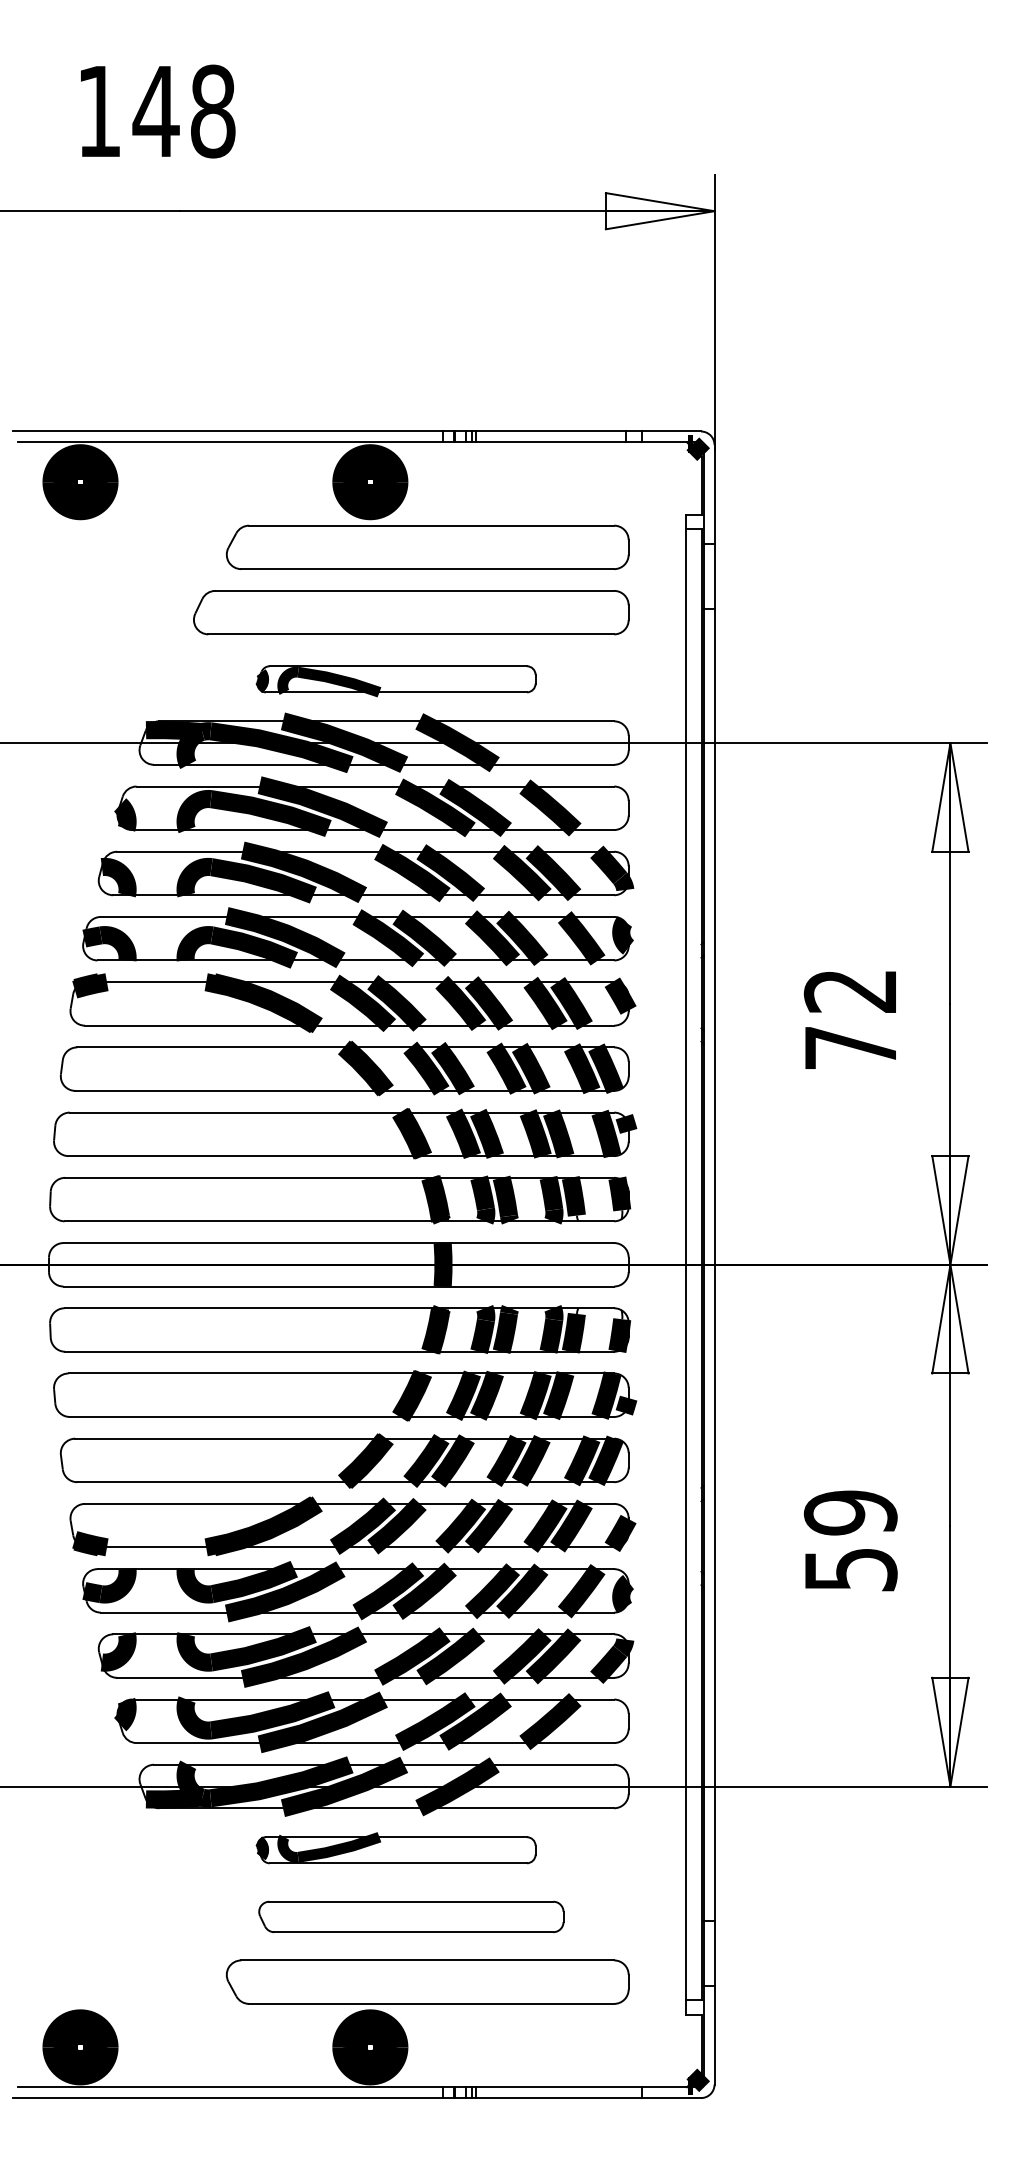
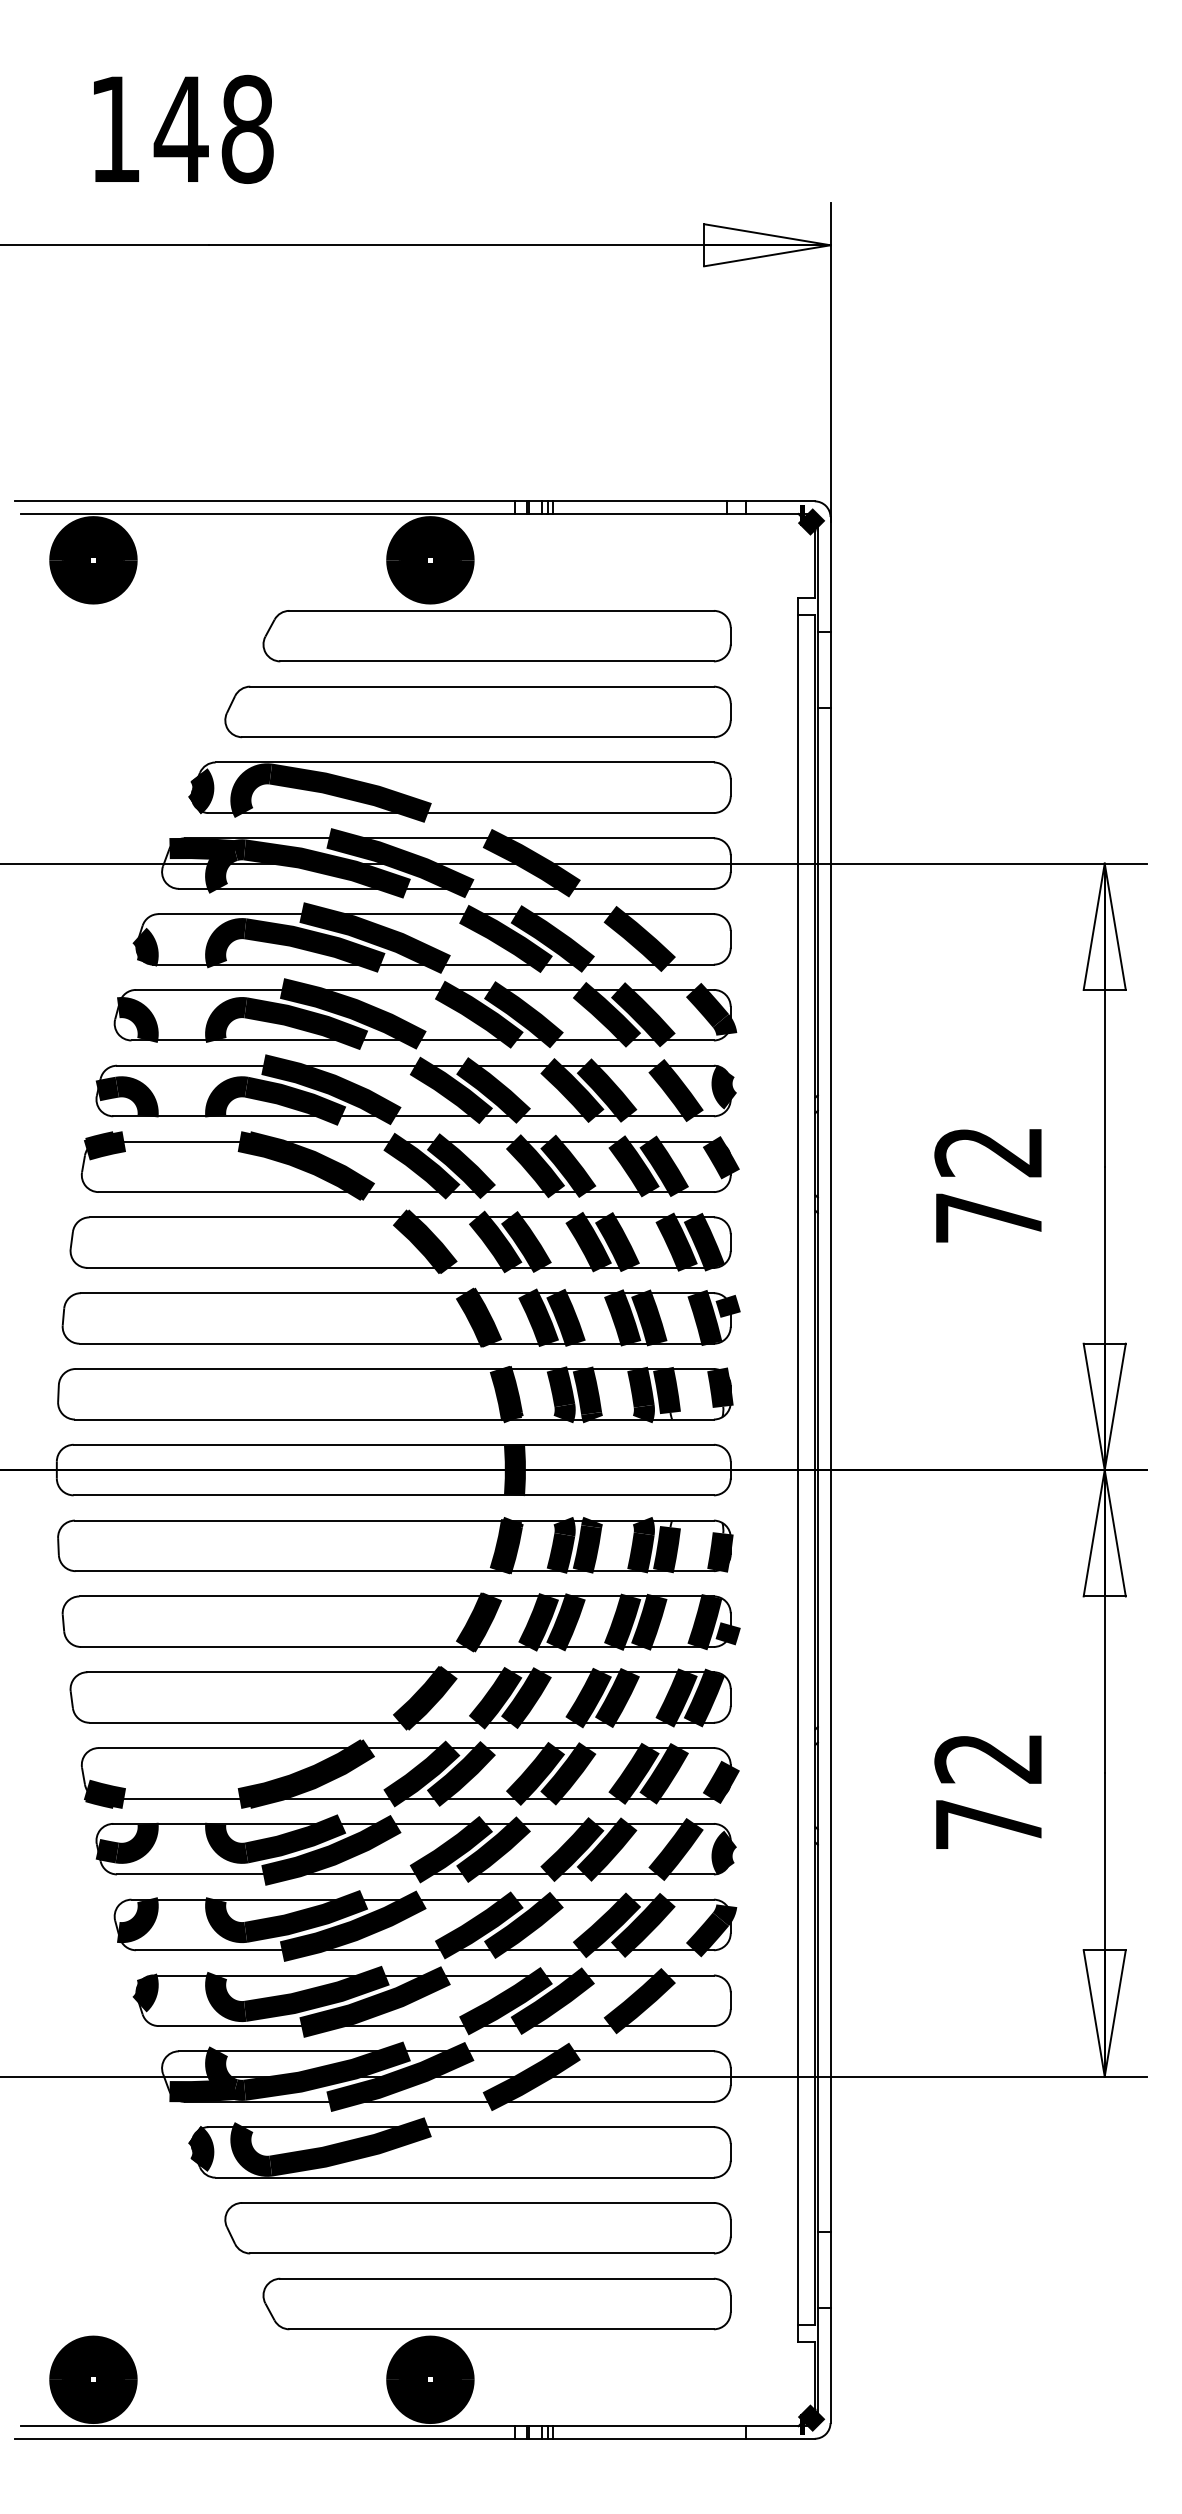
part: (395, 681) -> (459, 792), size x1.67
text: (850, 1540) -> (988, 1790), 59 -> 72
part: (395, 1847) -> (459, 2147), size x1.67
part: (411, 1916) -> (478, 2227), size x1.43

